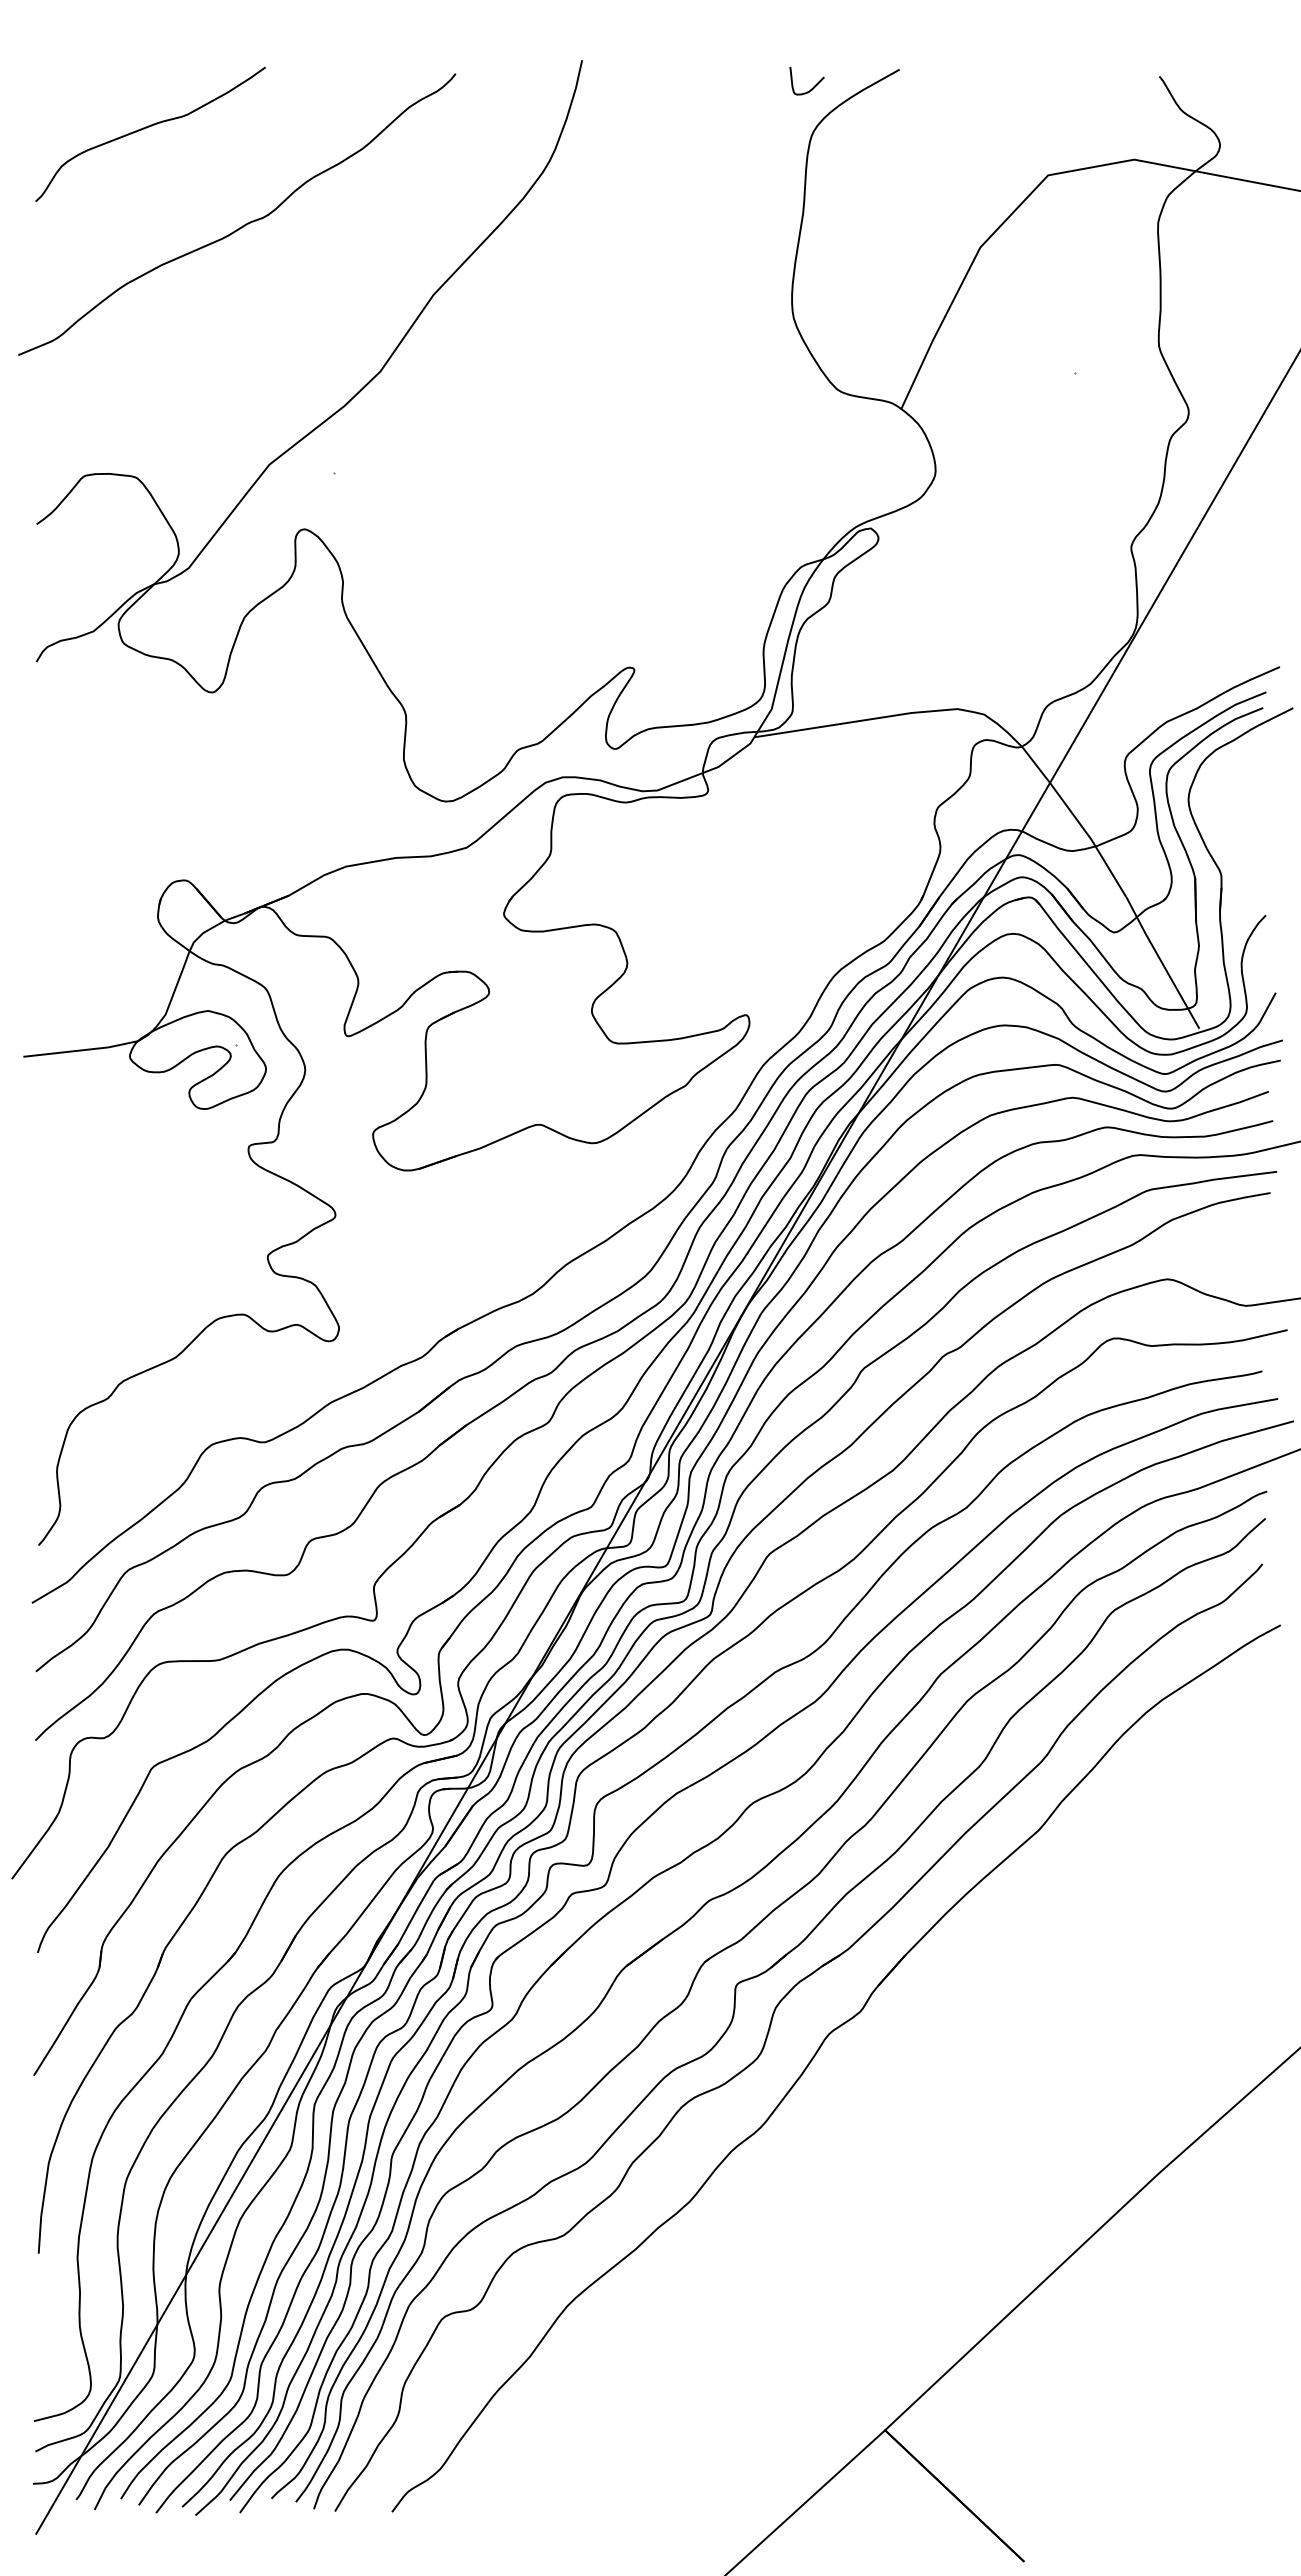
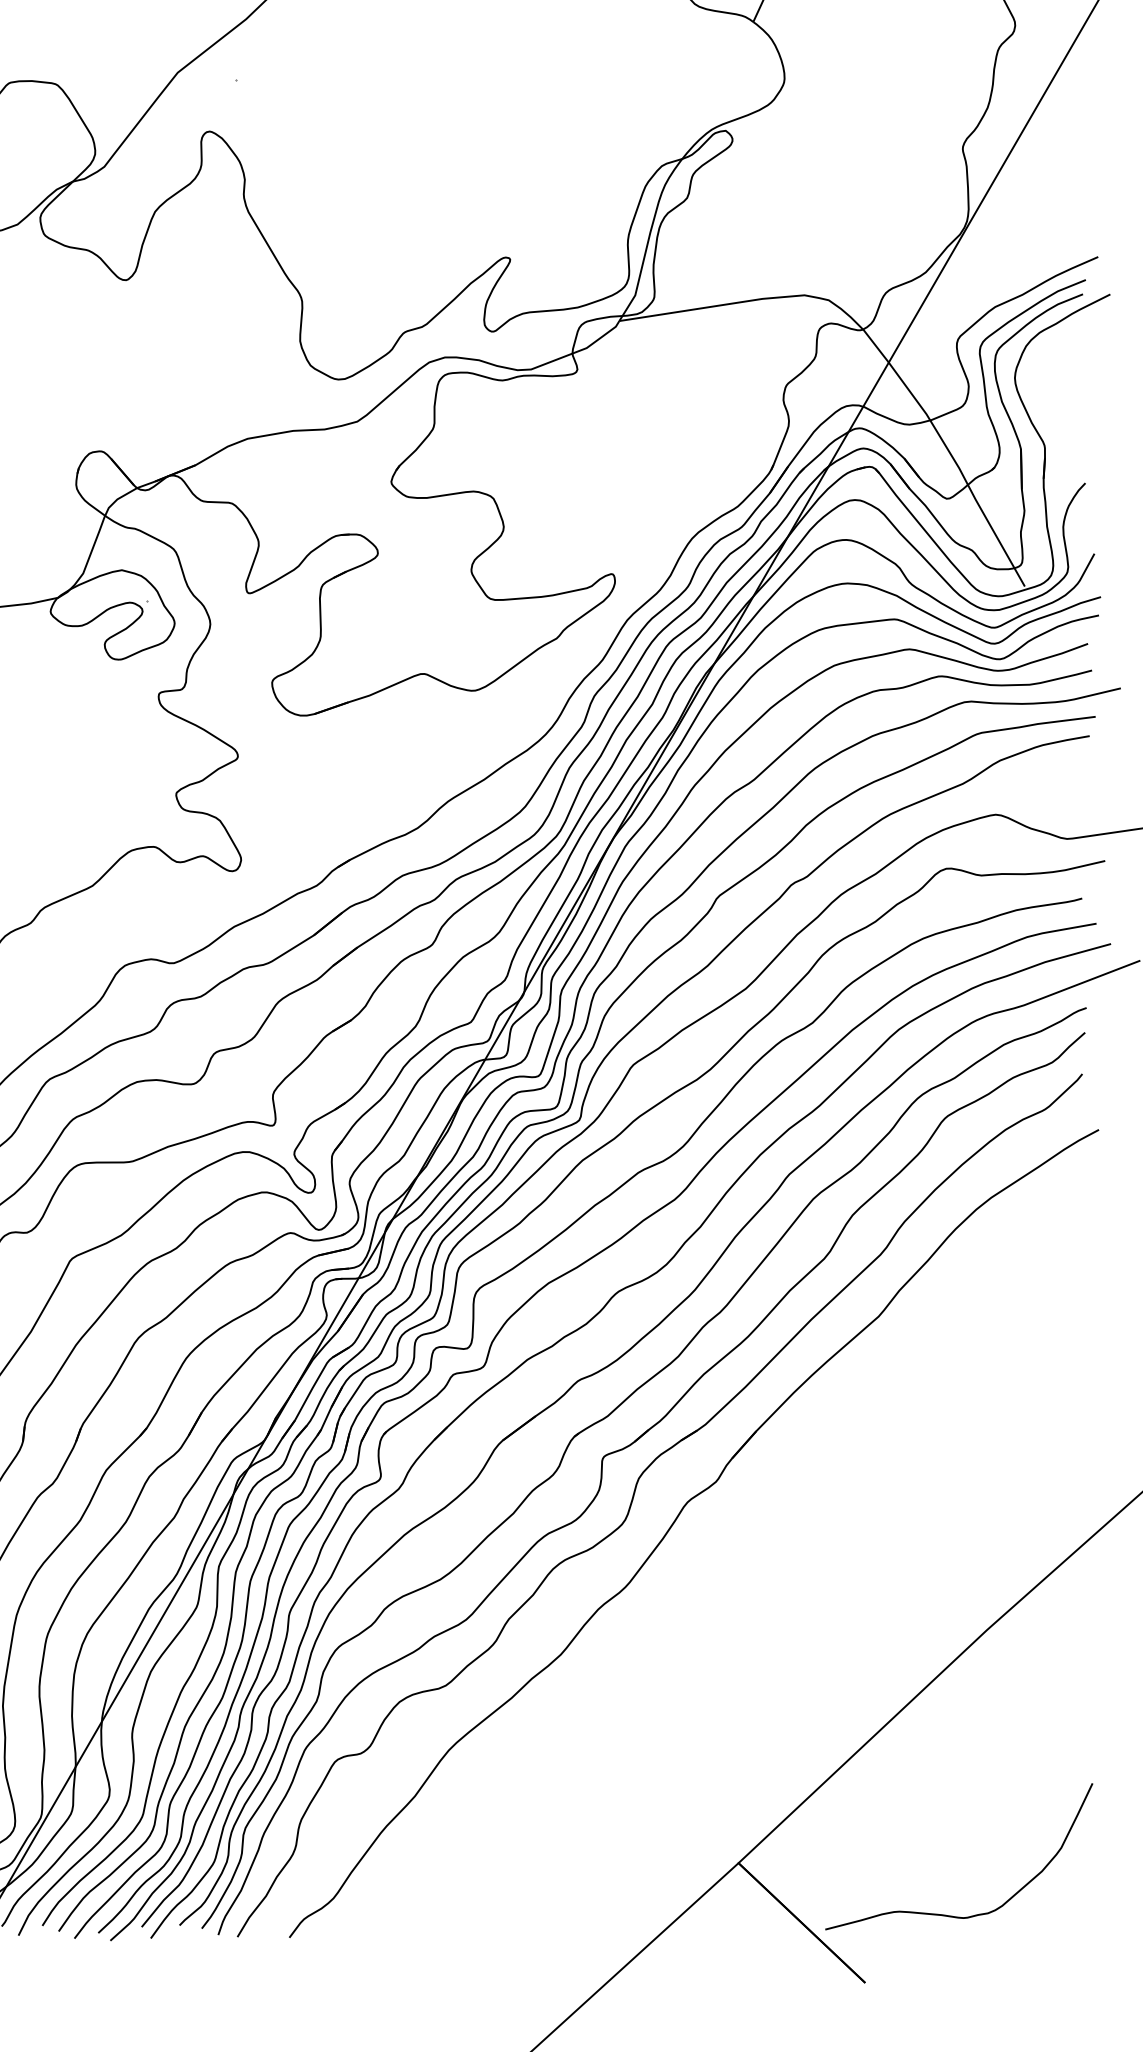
curve: (1117, 2487) -> (950, 1915), added

